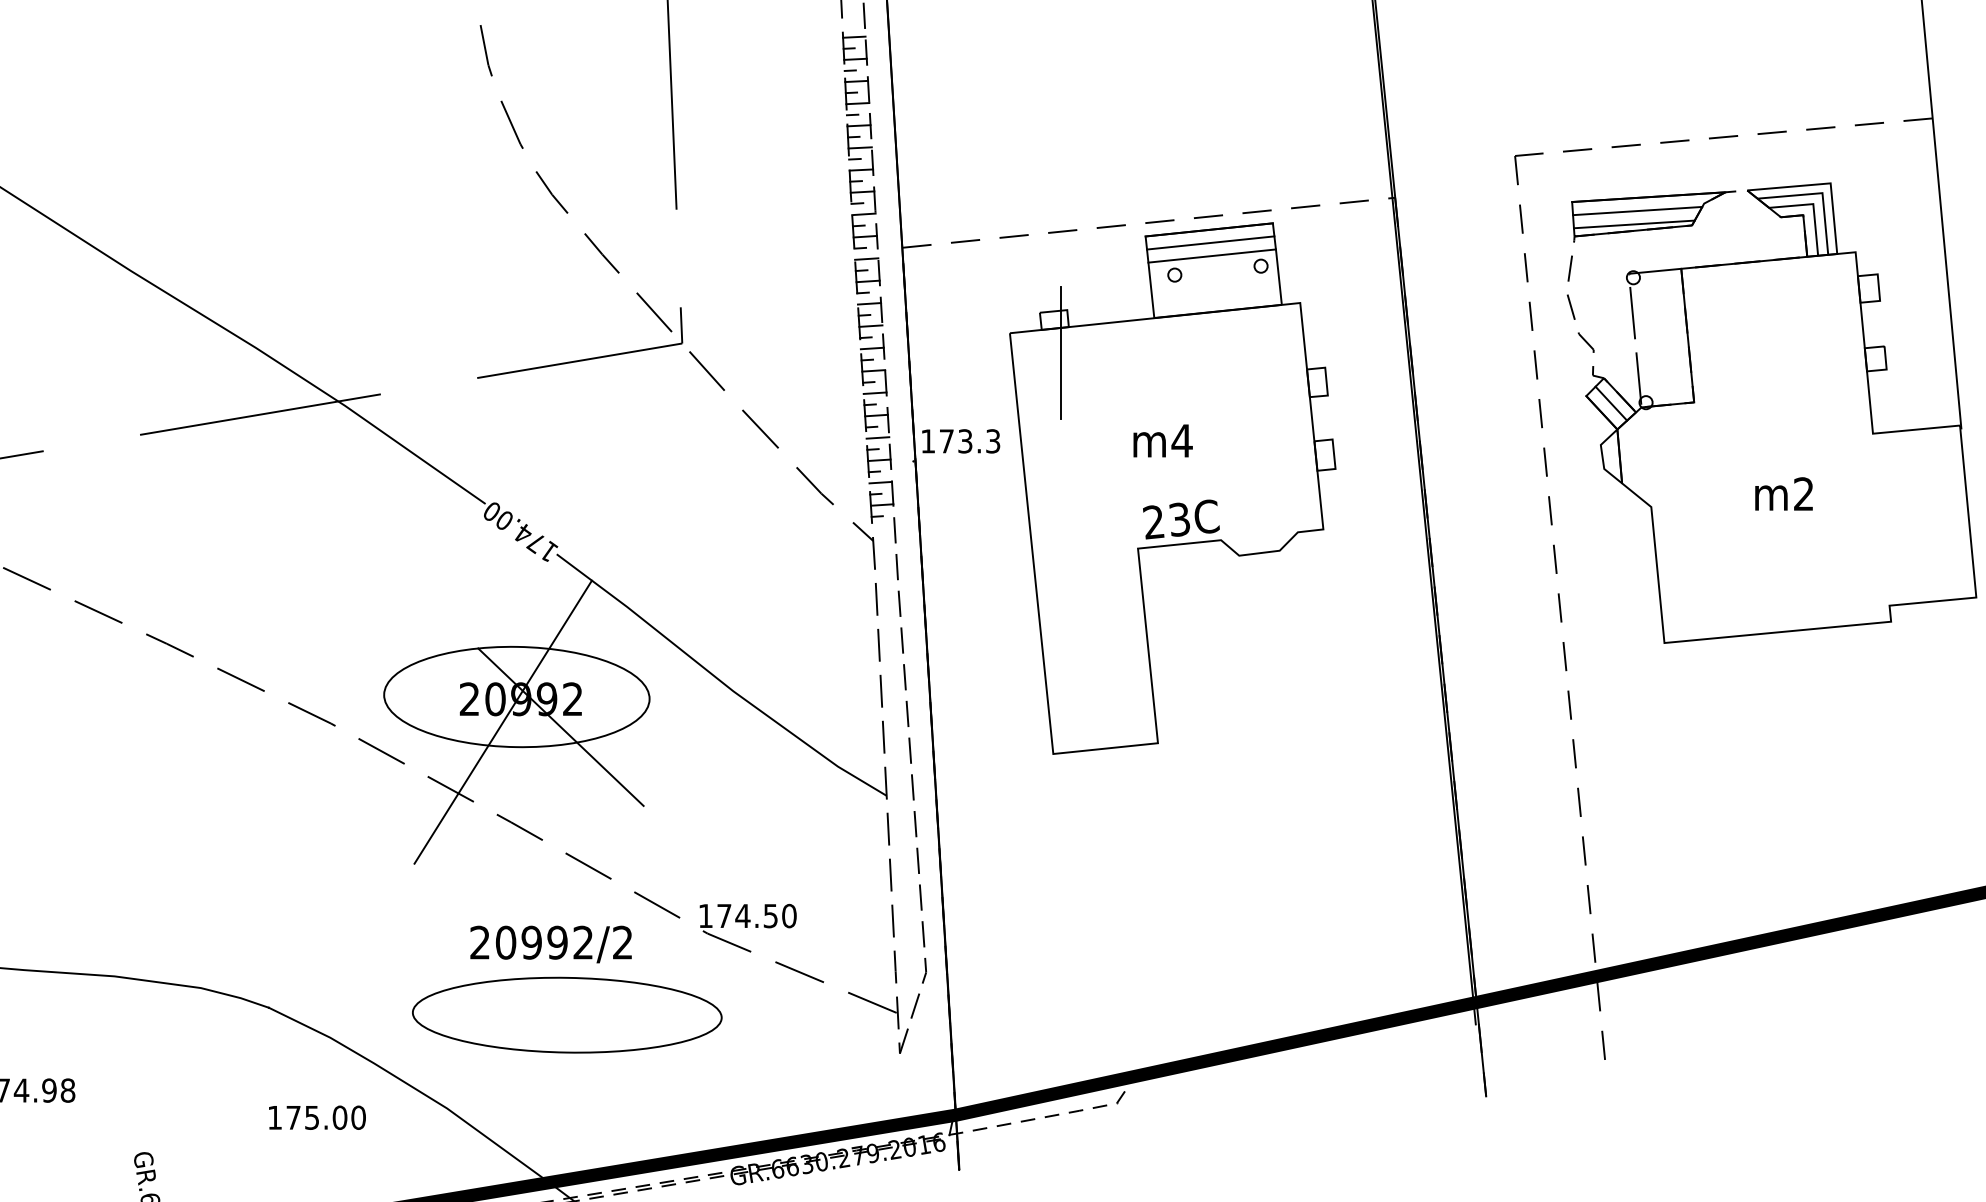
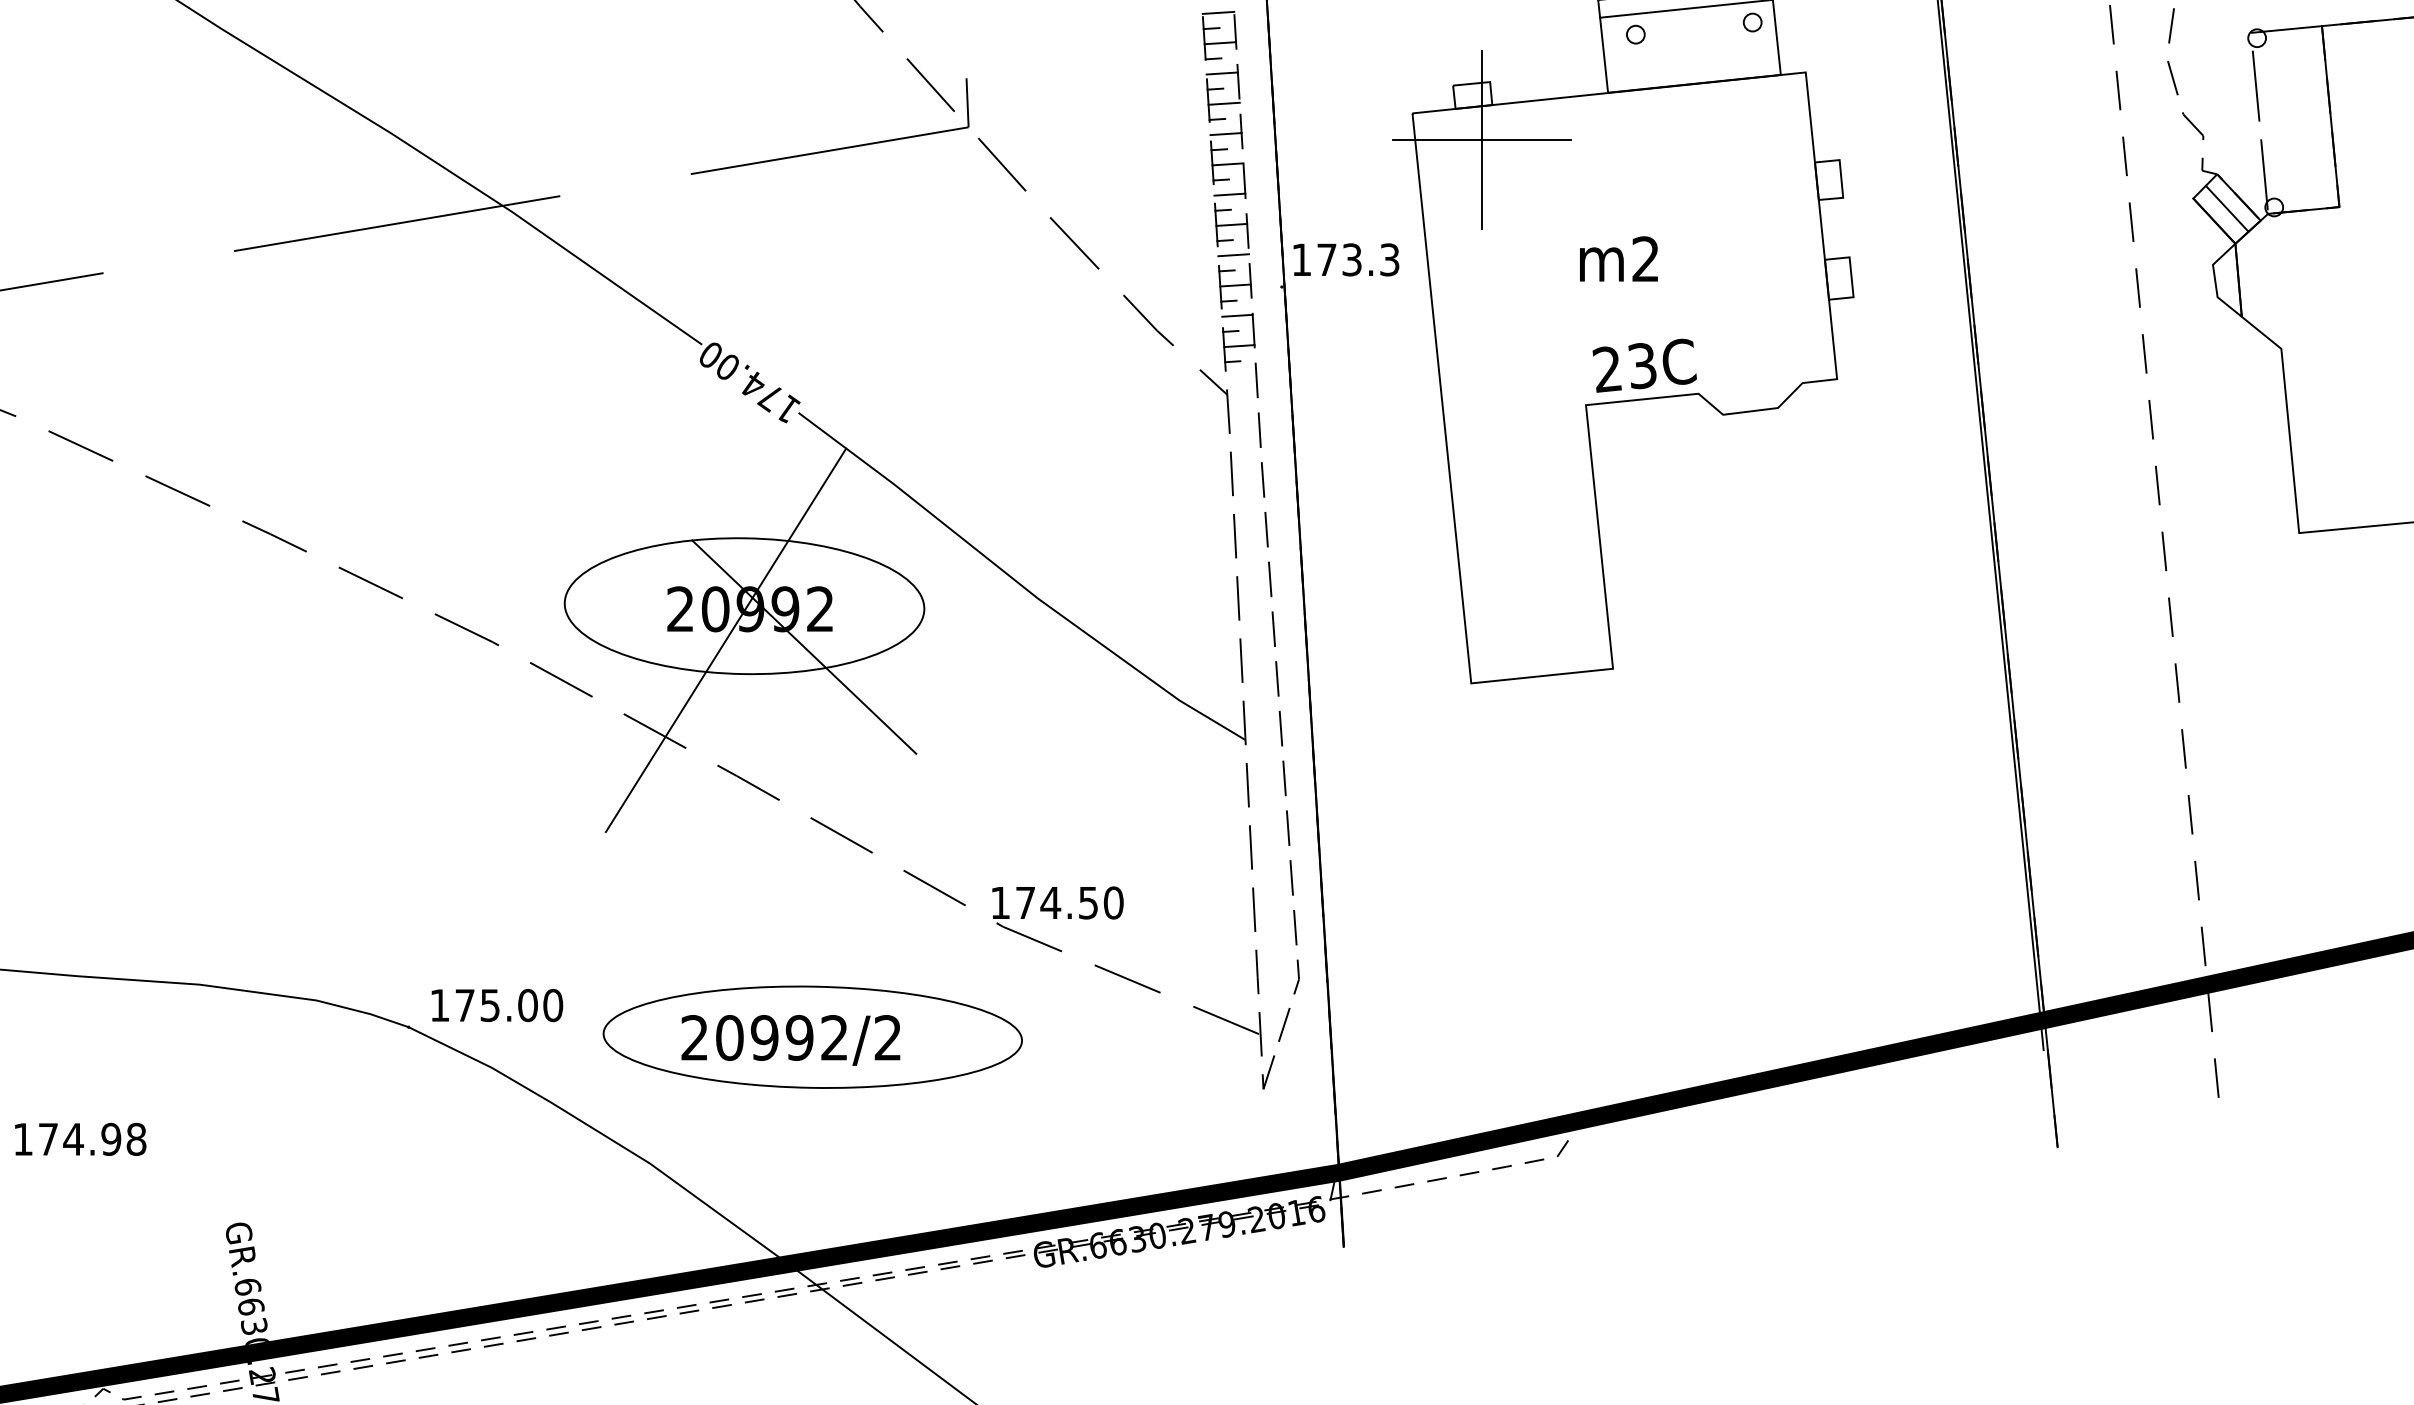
line: (1061, 352) -> (1482, 139), added
text: (1181, 440) -> (1644, 258), m4 -> m2
text: (550, 944) -> (790, 1040), moved
text: (317, 1117) -> (497, 1005), moved

